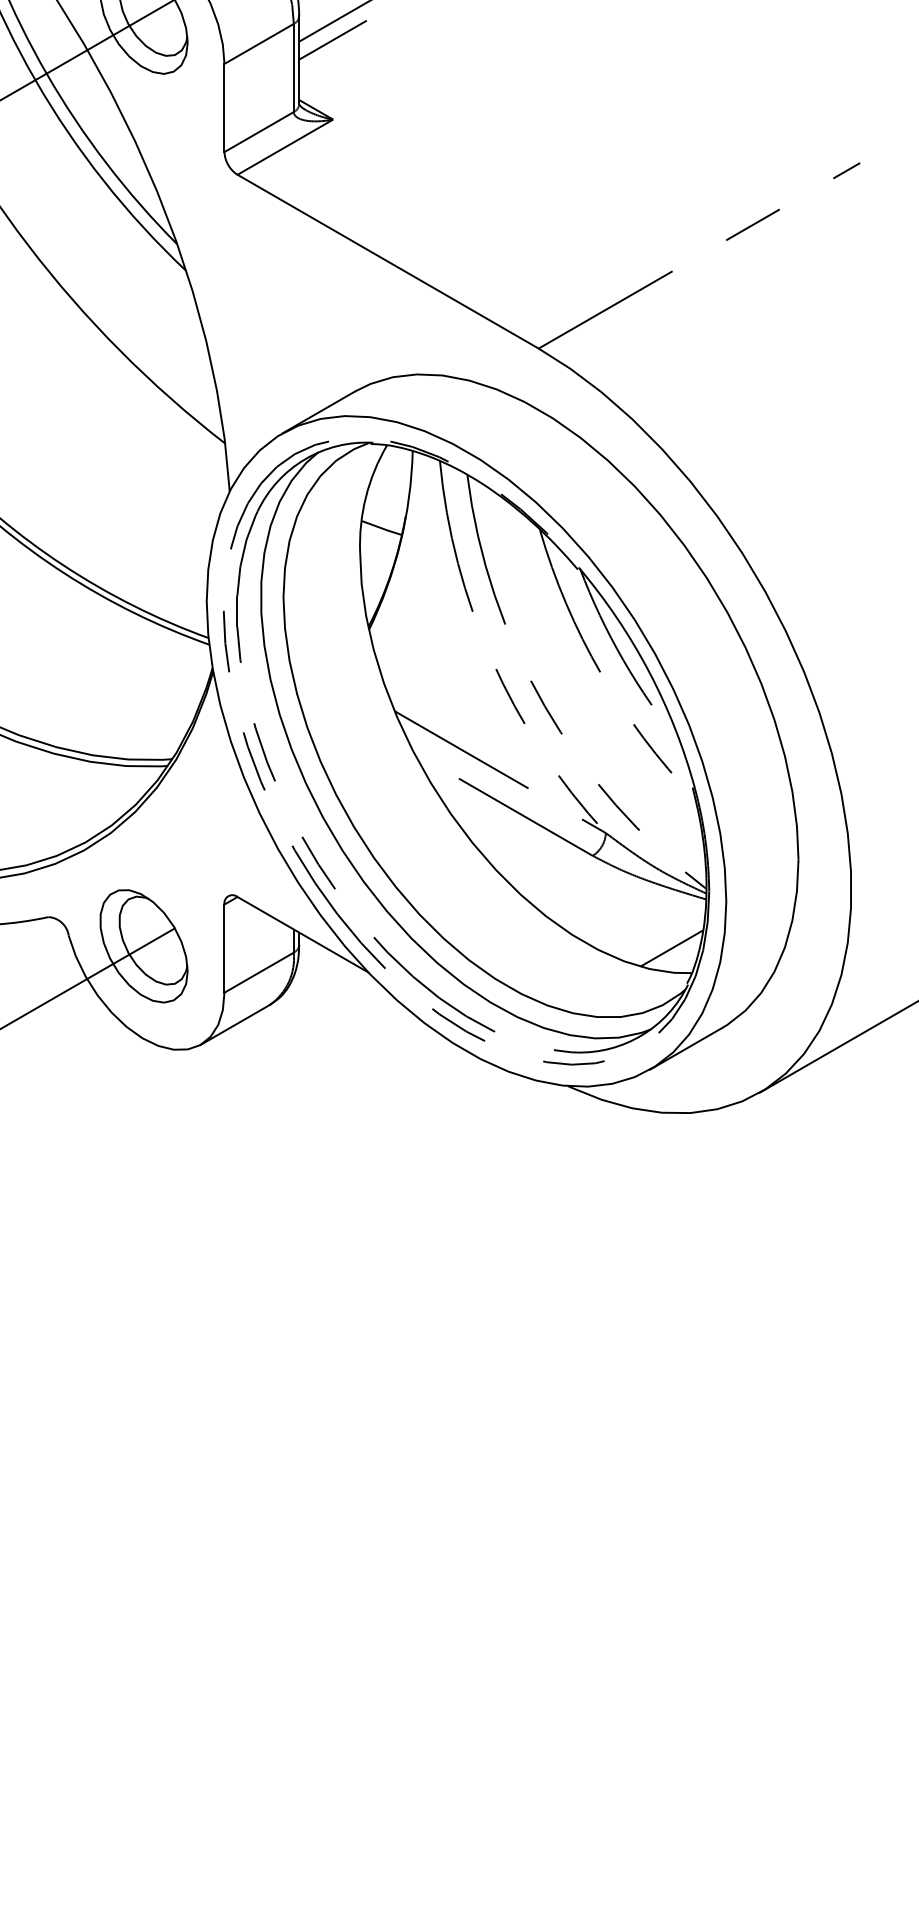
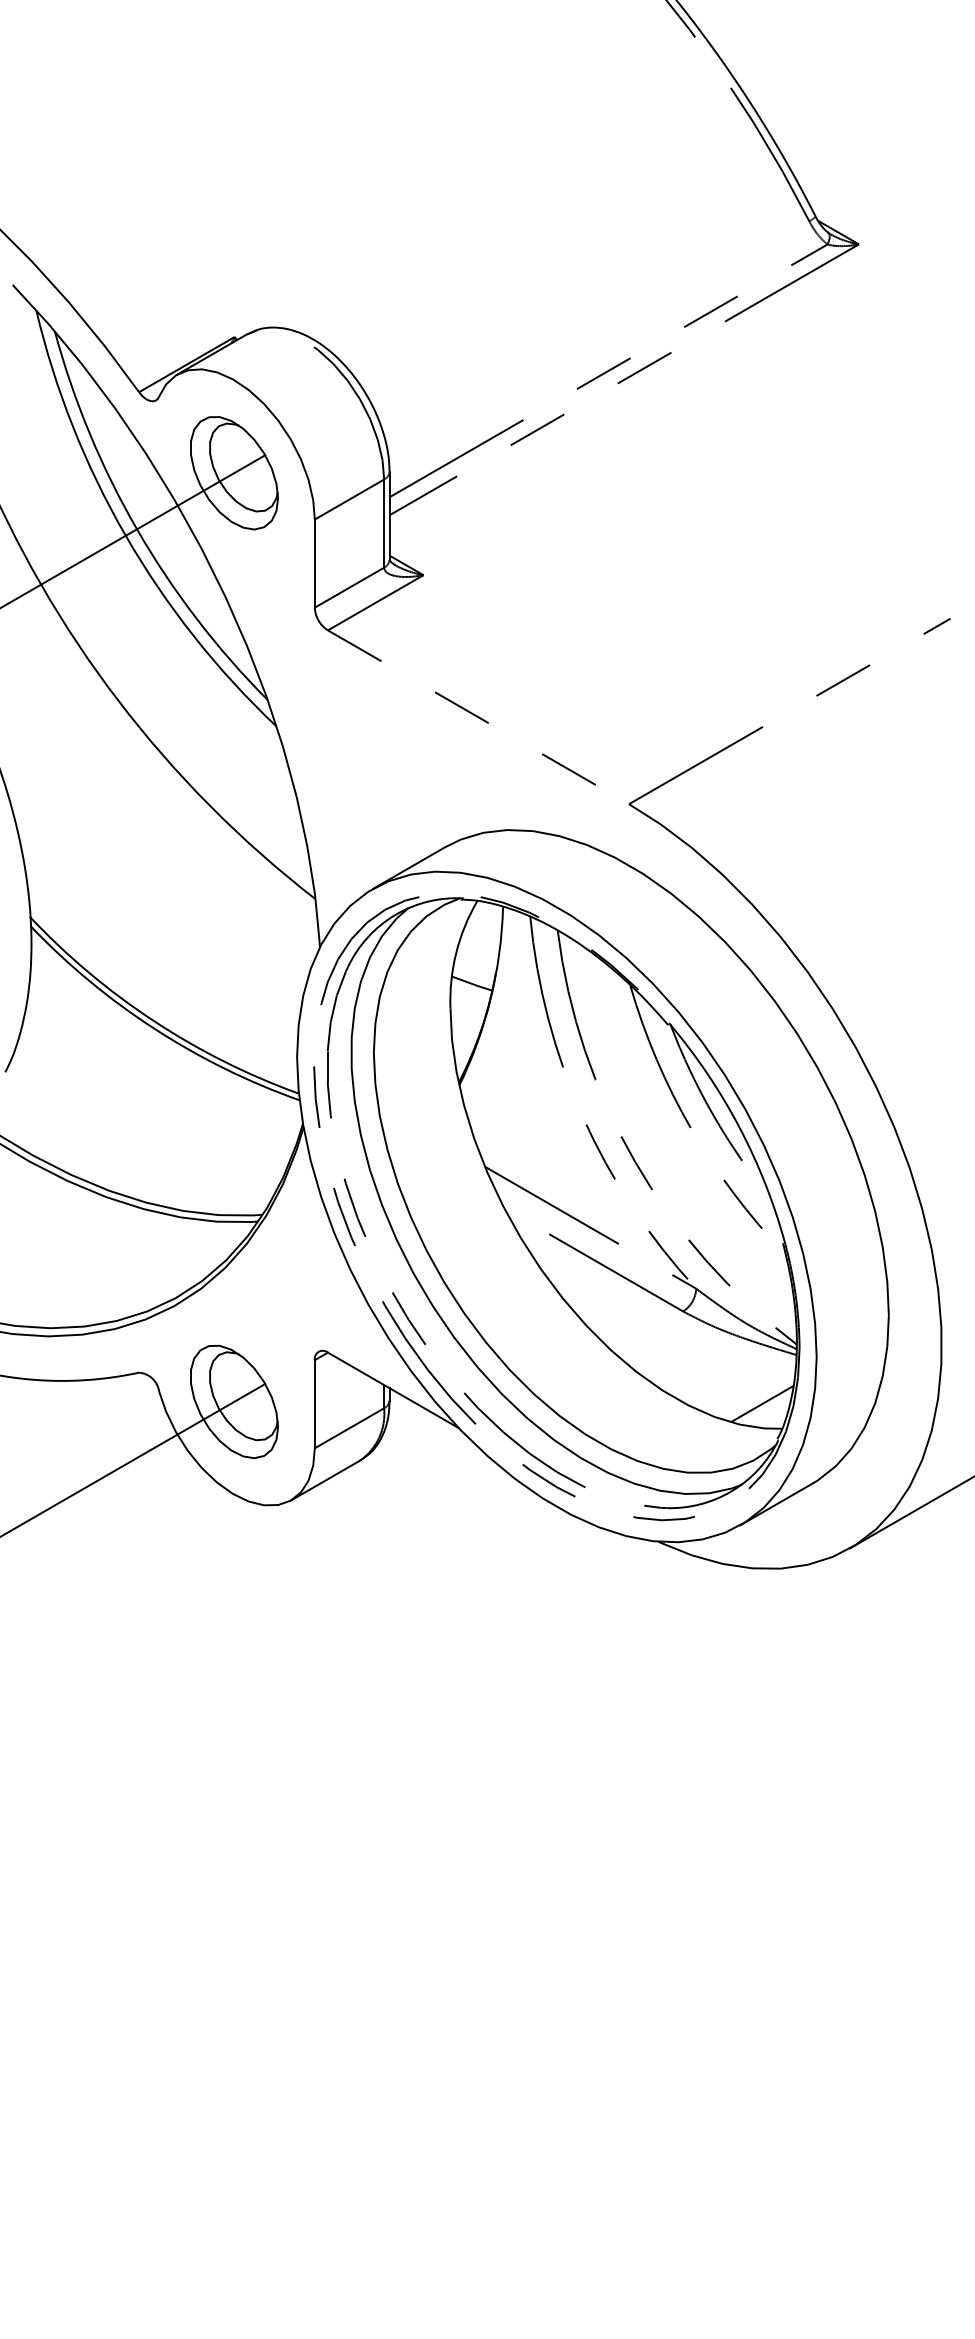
line: (388, 261) -> (478, 717), solid -> dashed

